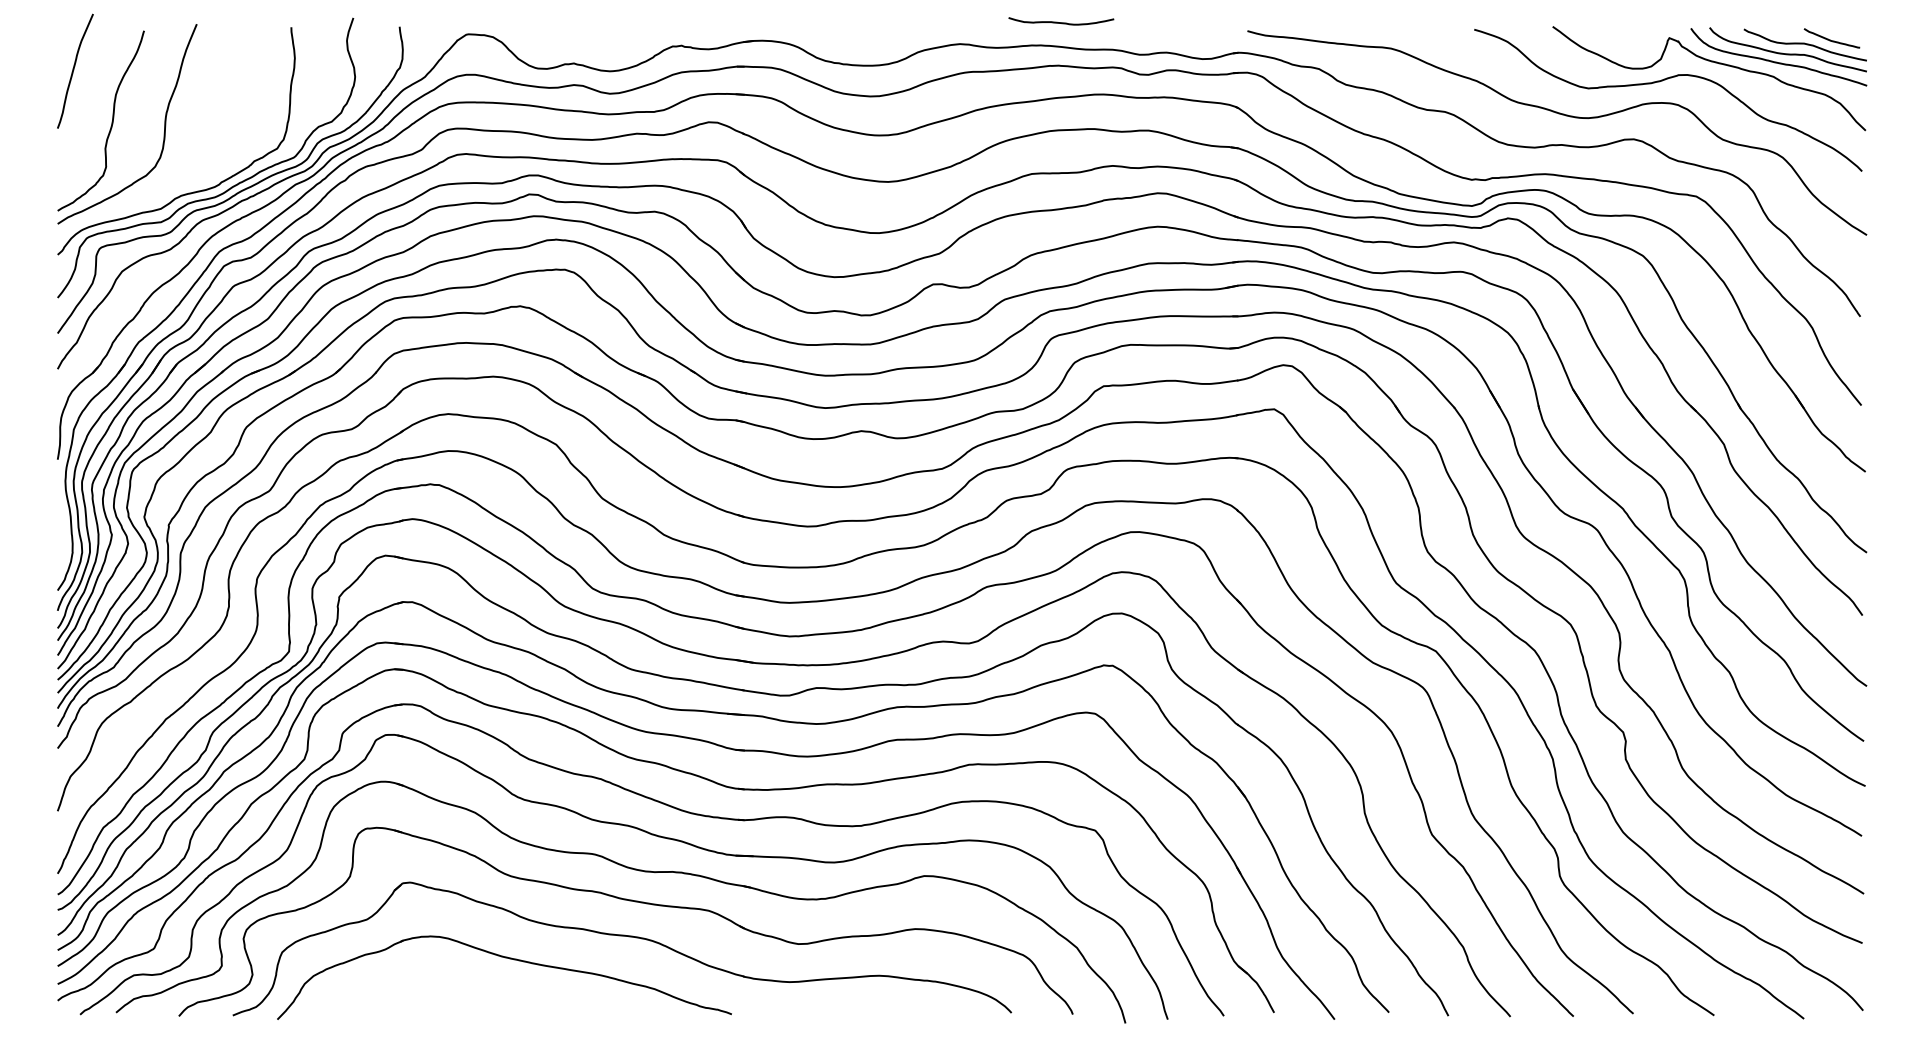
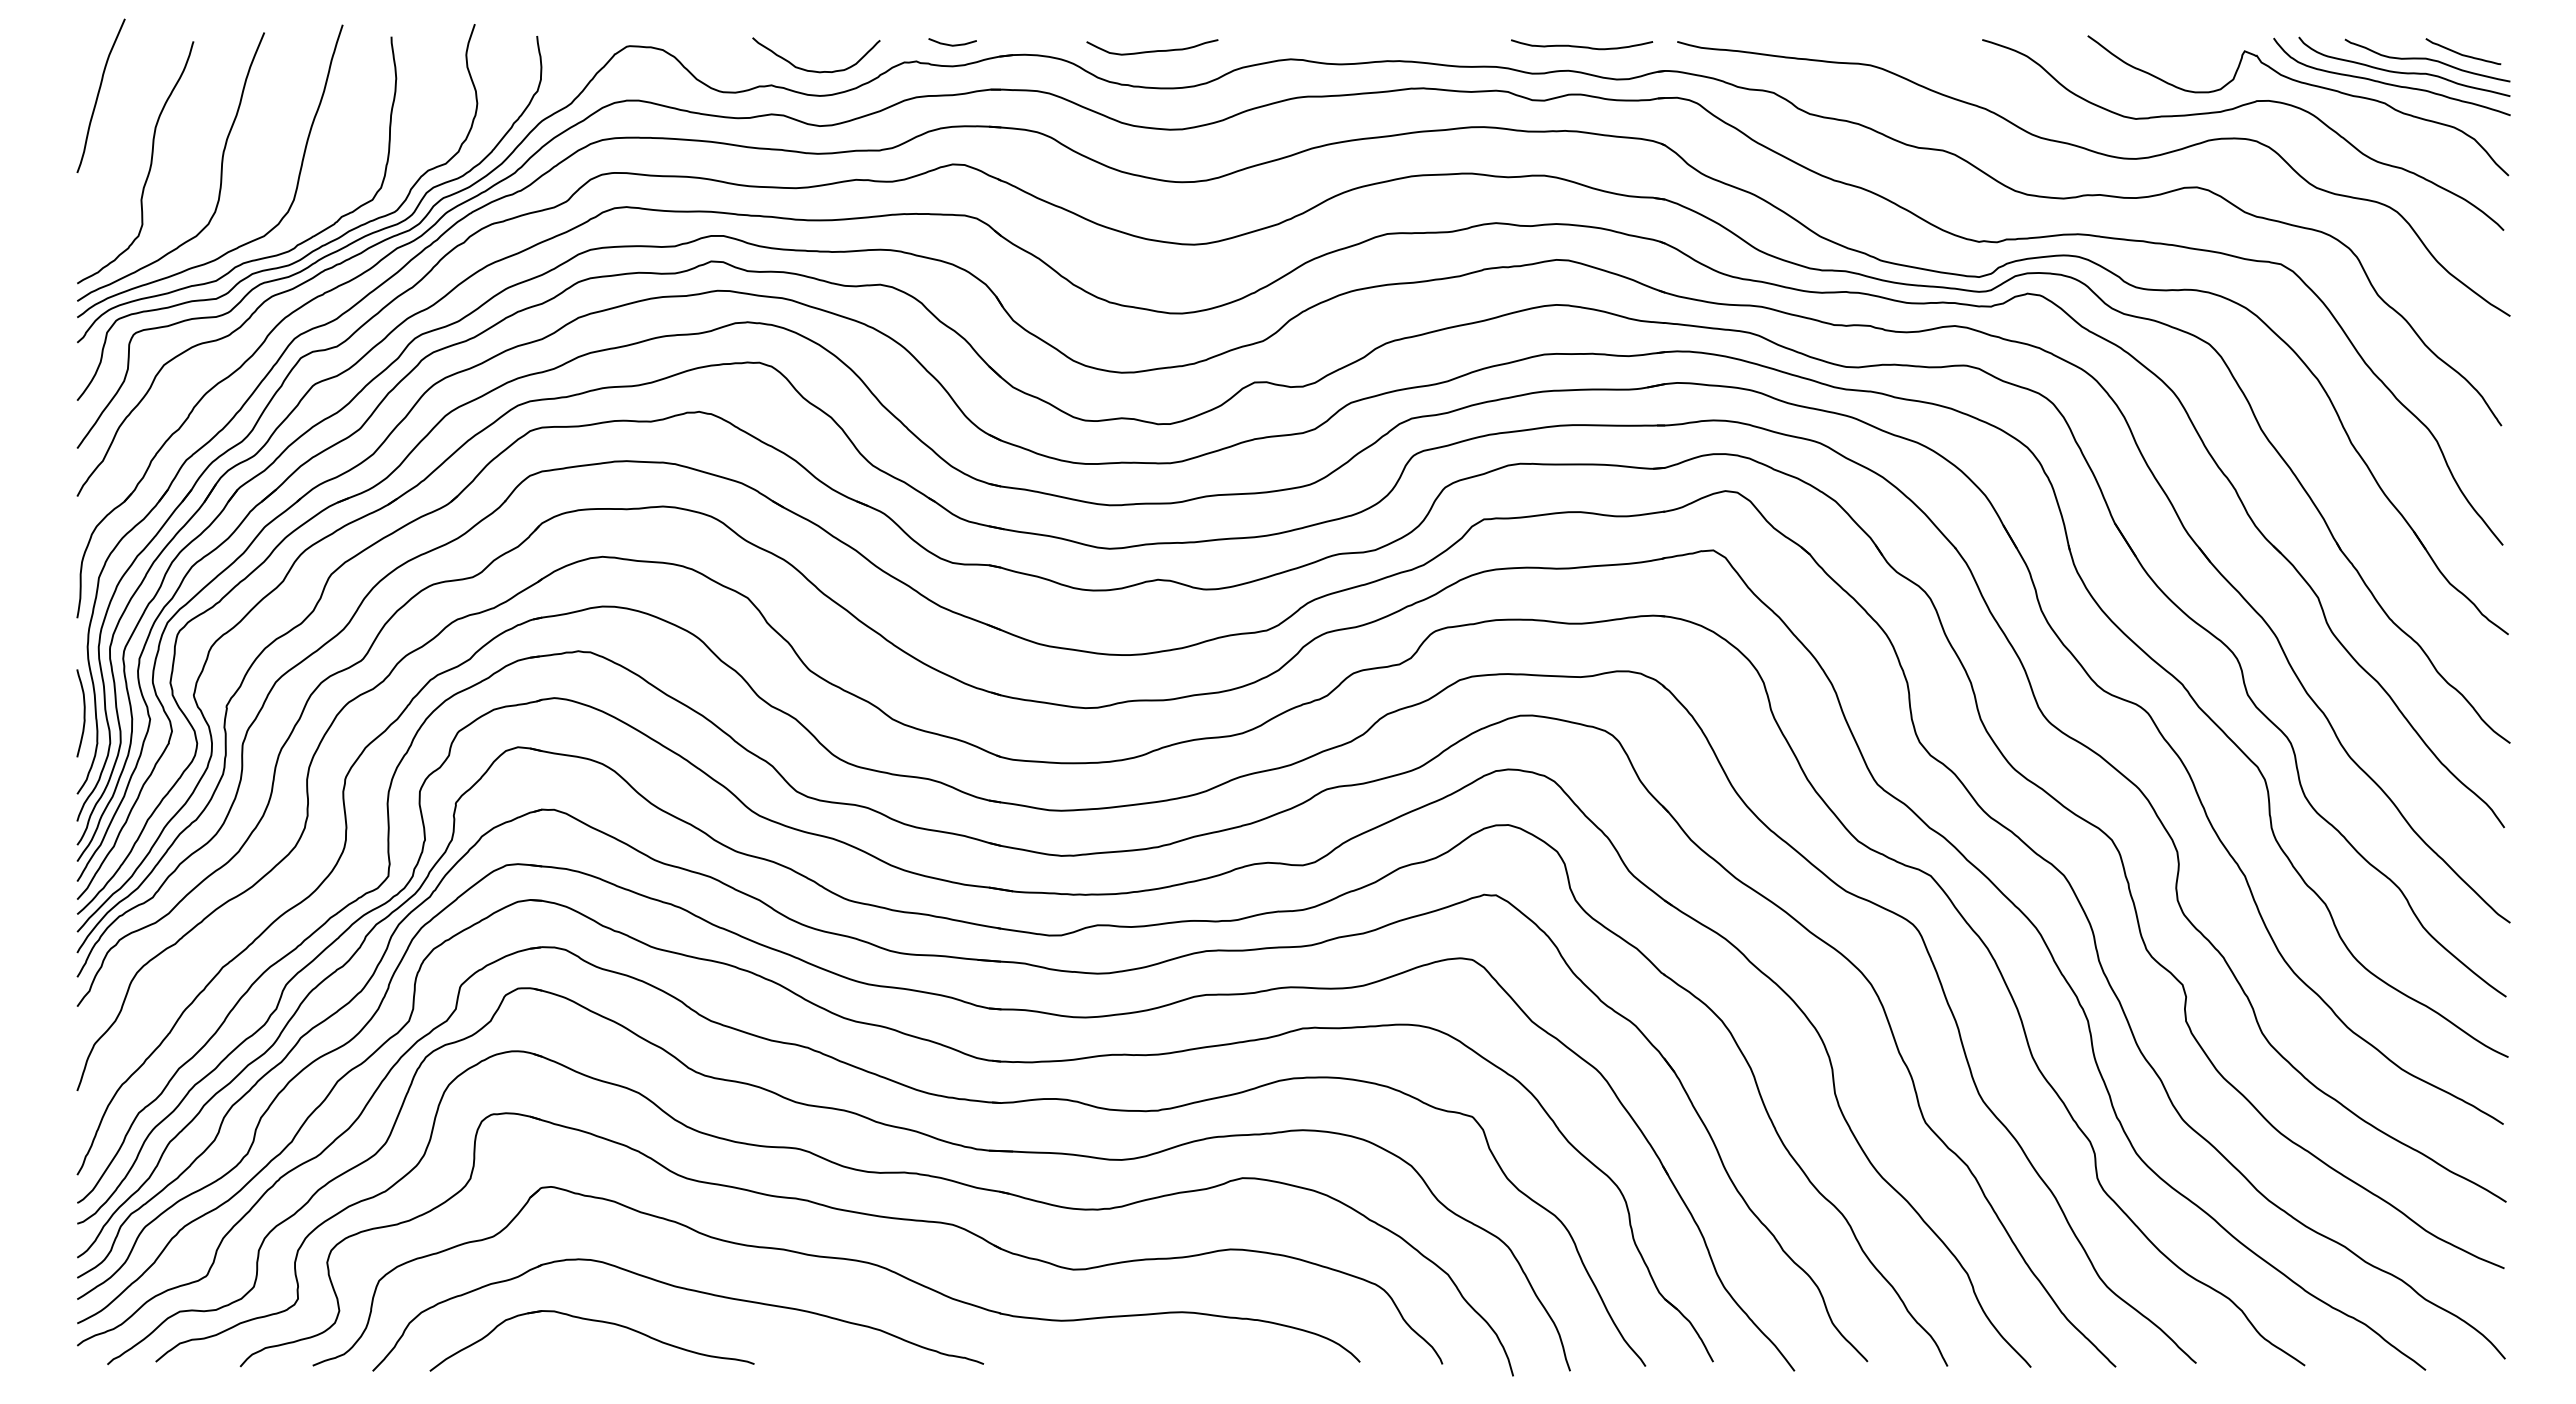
curve: (1061, 22) -> (1582, 46), moved
curve: (708, 33) -> (952, 44), added
curve: (857, 37) -> (1152, 50), added
curve: (606, 52) -> (815, 70), added
curve: (179, 181) -> (241, 244), added
curve: (62, 530) -> (83, 713), added
part: (440, 982) -> (592, 1321), added

